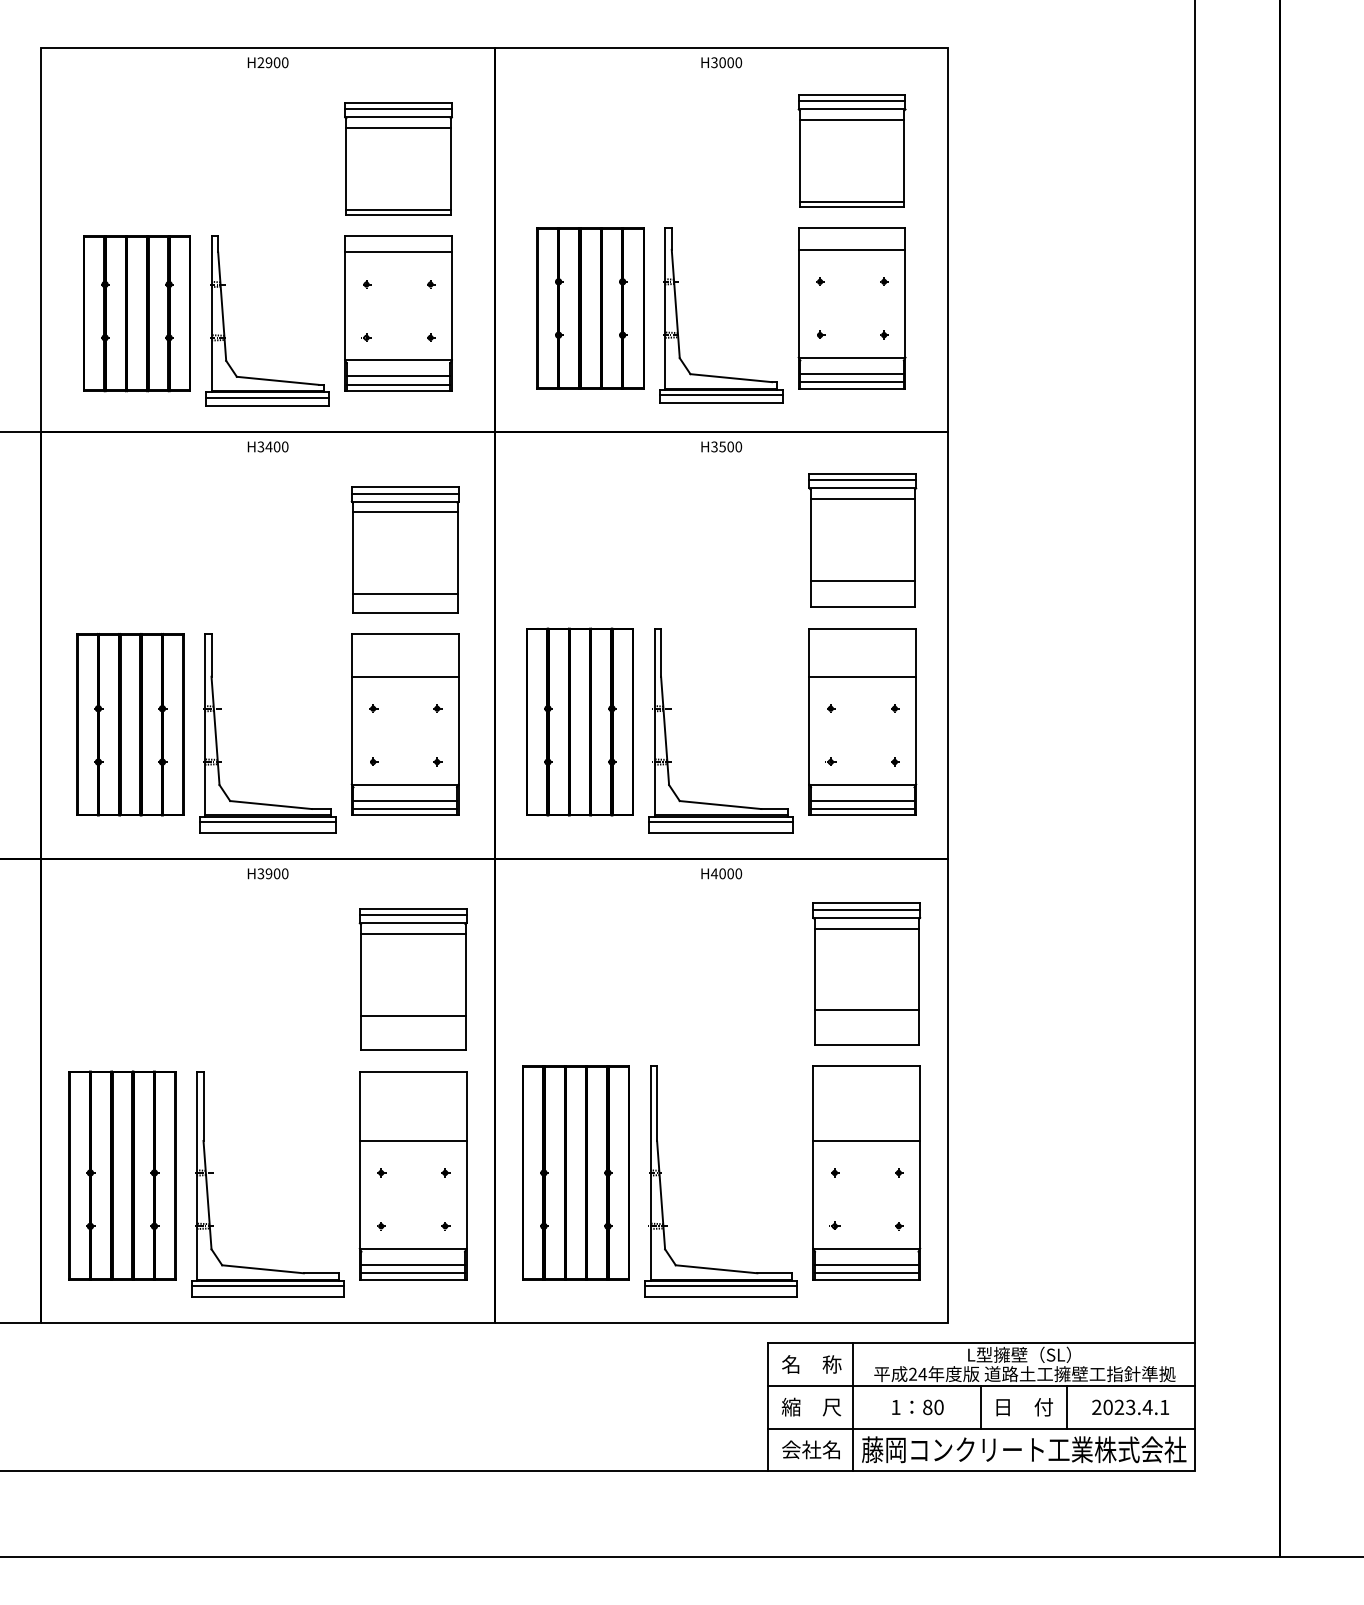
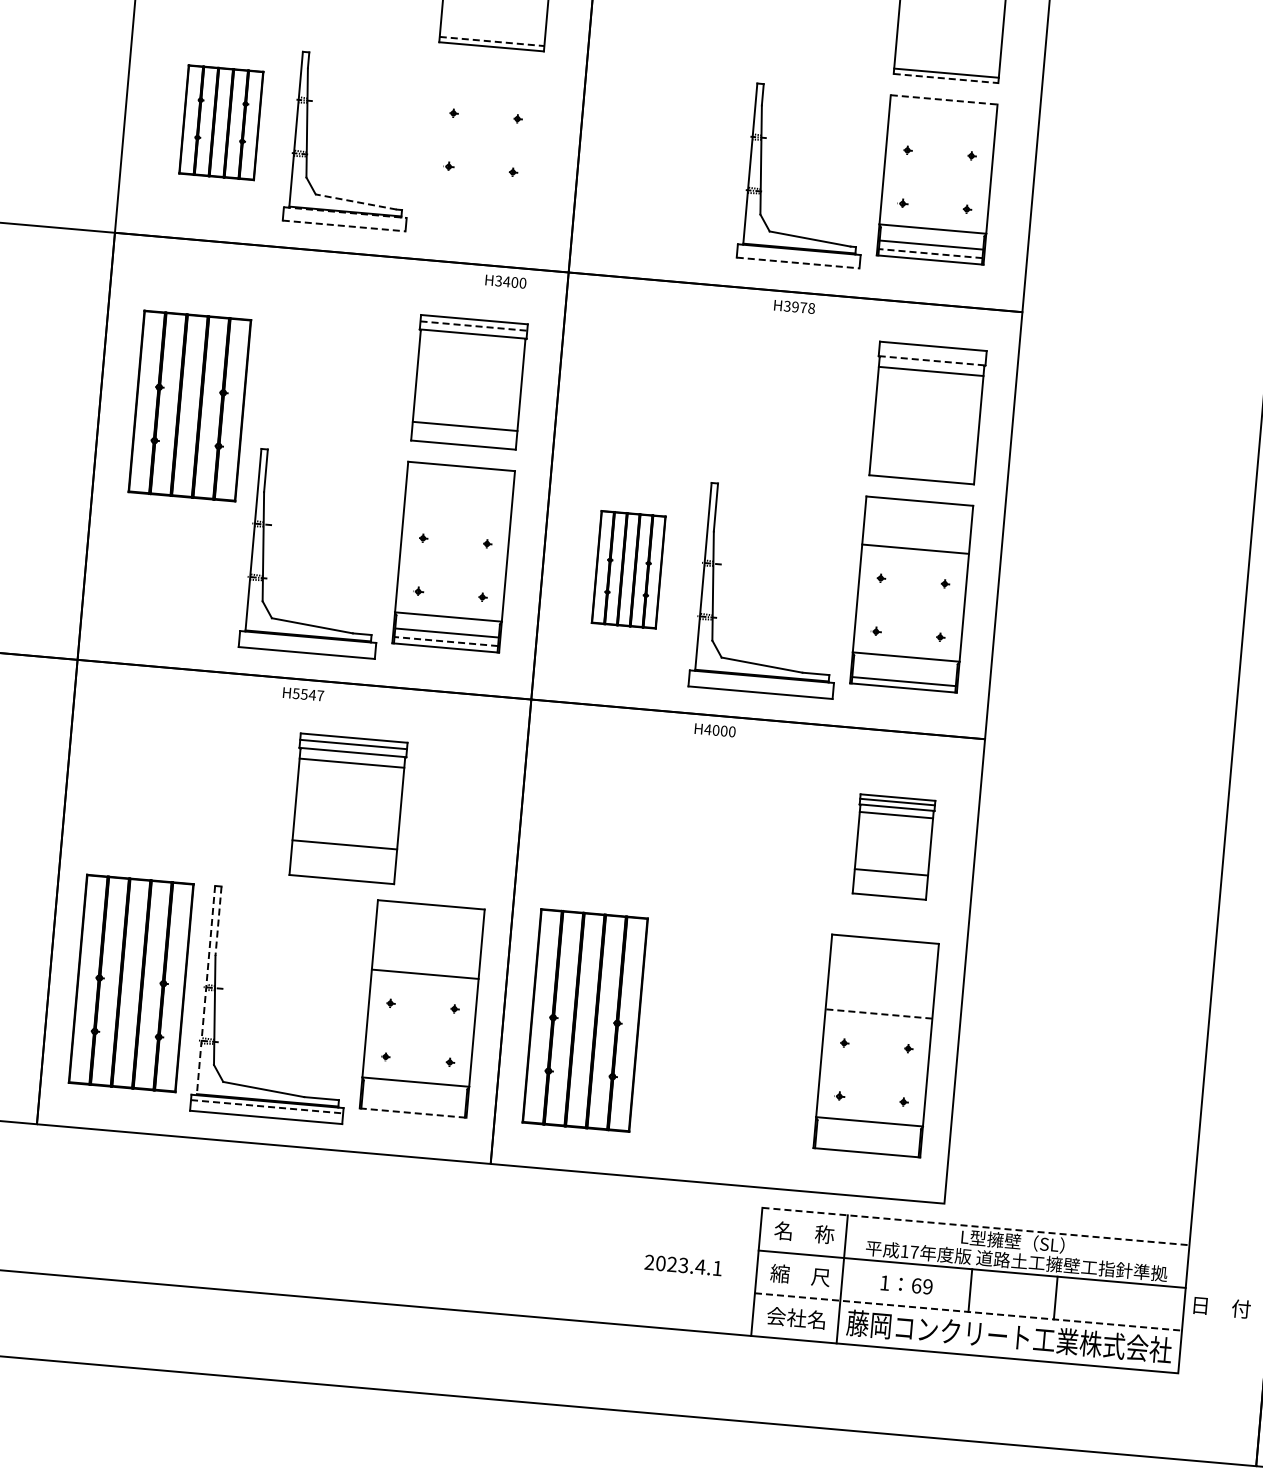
line: (852, 207) -> (946, 78), solid -> dashed
line: (399, 209) -> (493, 41), solid -> dashed
line: (852, 228) -> (944, 99), solid -> dashed
line: (851, 249) -> (941, 120), removed
part: (590, 308) -> (675, 157), removed
part: (136, 313) -> (220, 122), size x0.7
part: (398, 313) -> (482, 145), removed
line: (277, 380) -> (356, 201), solid -> dashed
line: (852, 382) -> (931, 253), solid -> dashed
line: (268, 392) -> (345, 212), solid -> dashed
line: (721, 394) -> (798, 254), removed
line: (267, 397) -> (344, 217), removed
line: (721, 402) -> (798, 262), solid -> dashed
line: (268, 405) -> (344, 225), solid -> dashed
text: (267, 446) -> (505, 281), moved
text: (730, 446) -> (803, 307), H3500 -> H3978
line: (862, 480) -> (932, 352), removed
line: (863, 488) -> (932, 360), solid -> dashed
line: (405, 493) -> (474, 325), solid -> dashed
line: (404, 512) -> (471, 344), removed
line: (862, 580) -> (923, 452), removed
line: (404, 676) -> (457, 508), removed
part: (579, 721) -> (628, 569), size x0.6
part: (130, 724) -> (189, 405), moved
line: (862, 800) -> (904, 673), removed
line: (405, 809) -> (446, 642), solid -> dashed
line: (267, 821) -> (307, 641), removed
line: (721, 821) -> (761, 681), removed
text: (273, 873) -> (308, 694), H3900 -> H5547
text: (721, 873) -> (715, 730), moved
part: (866, 973) -> (893, 846), size x0.7
part: (412, 979) -> (347, 808), moved
line: (203, 1106) -> (218, 921), solid -> dashed
line: (866, 1140) -> (878, 1013), solid -> dashed
line: (197, 1176) -> (206, 990), solid -> dashed
part: (661, 1182) -> (669, 1037), removed
line: (412, 1264) -> (413, 1097), removed
line: (866, 1264) -> (867, 1137), removed
line: (412, 1273) -> (412, 1106), removed
line: (866, 1273) -> (867, 1146), removed
line: (413, 1279) -> (413, 1112), solid -> dashed
line: (268, 1286) -> (267, 1107), solid -> dashed
line: (981, 1343) -> (976, 1226), solid -> dashed
text: (918, 1373) -> (910, 1251), 24 -> 17
text: (933, 1407) -> (922, 1286), 80 -> 69
text: (1024, 1407) -> (1221, 1307), moved
text: (1130, 1407) -> (683, 1265), moved
line: (981, 1428) -> (968, 1311), solid -> dashed

